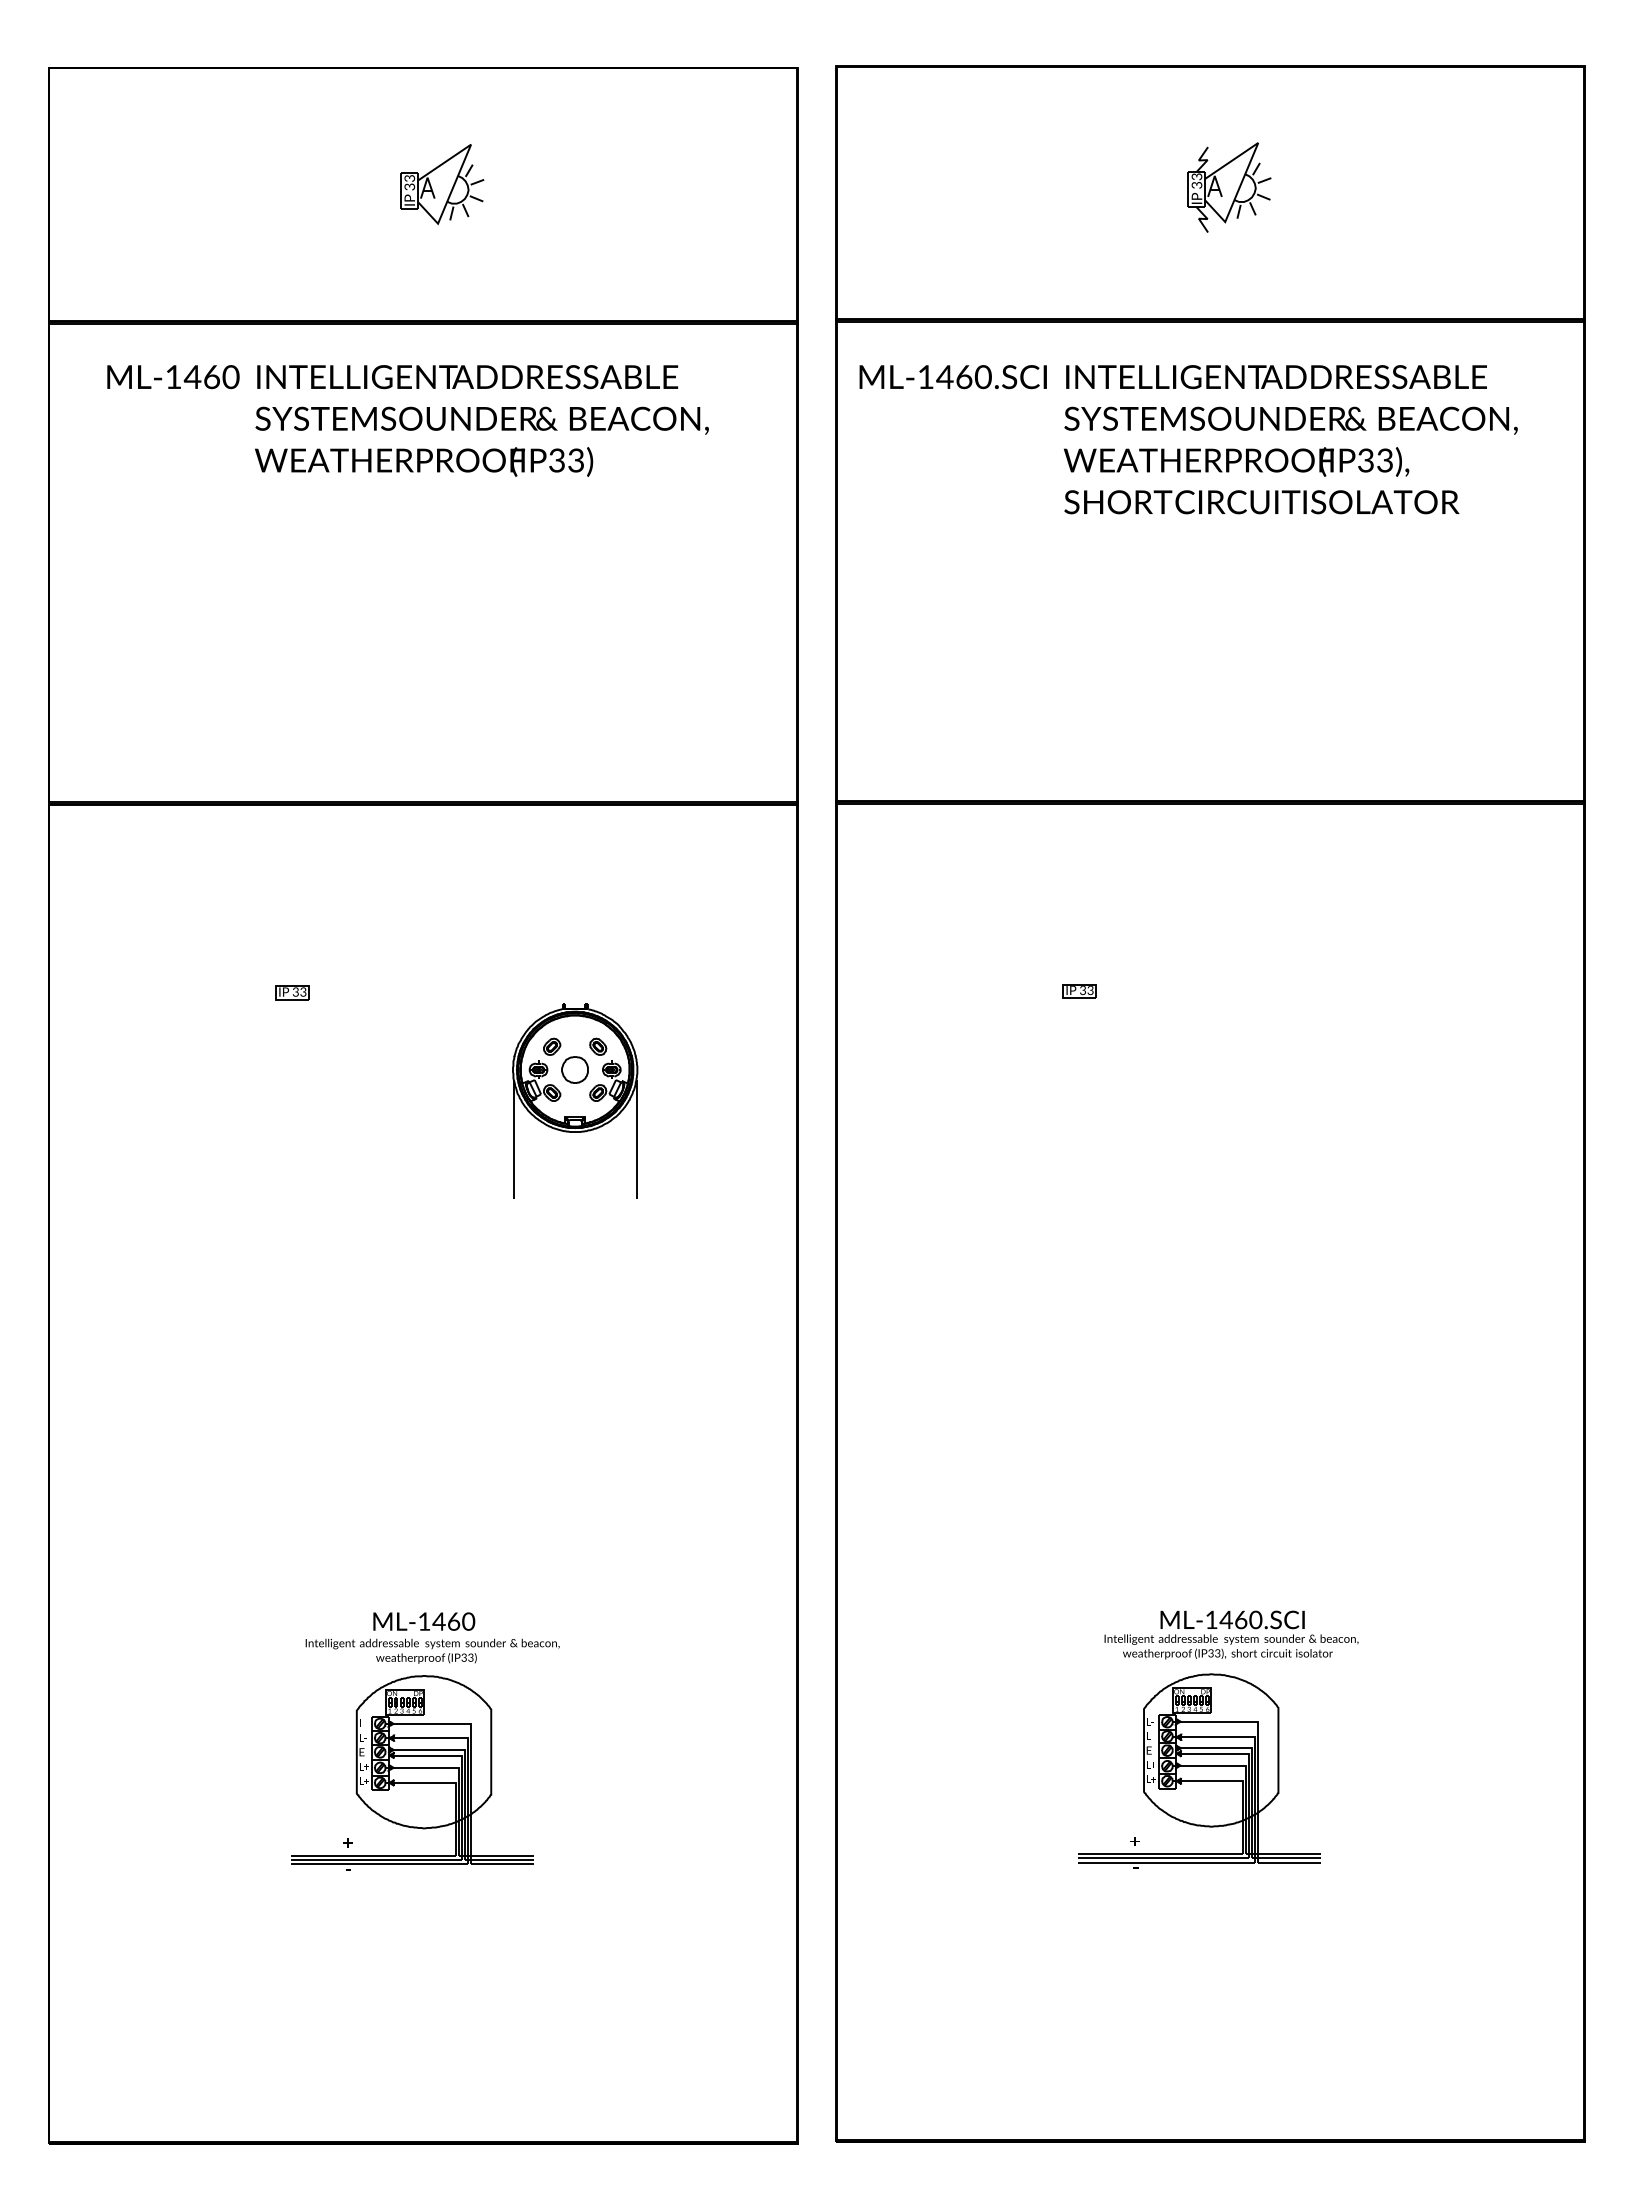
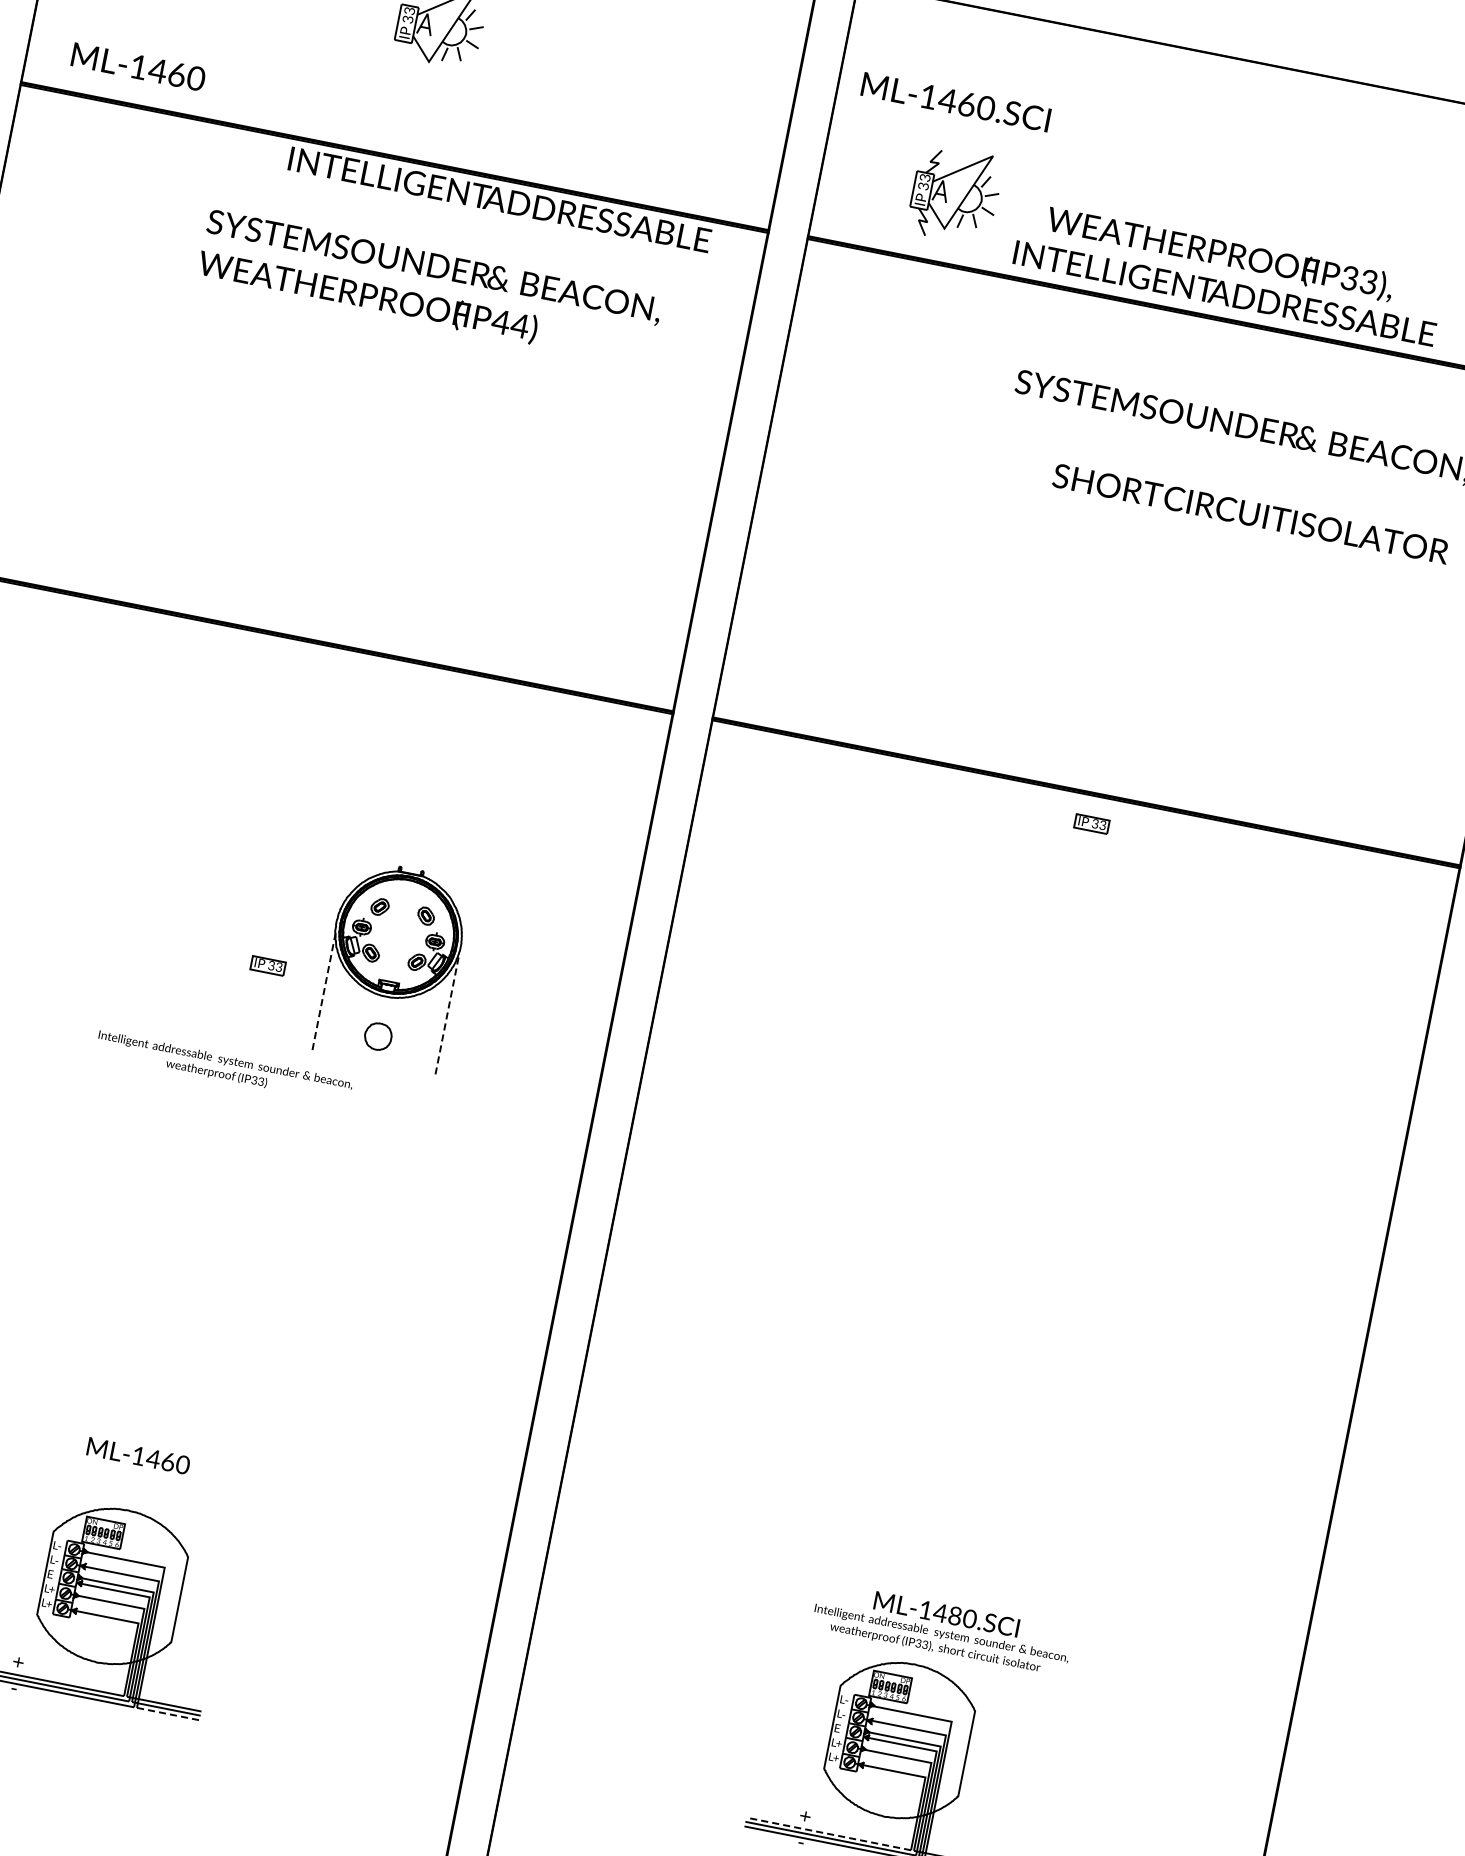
part: (1229, 187) -> (955, 195), moved
text: (173, 377) -> (138, 67), moved
text: (467, 377) -> (499, 200), moved
text: (952, 377) -> (955, 102), moved
text: (1276, 377) -> (1224, 293), moved
text: (566, 460) -> (510, 323), (IP33) -> (IP44)
text: (1236, 461) -> (1220, 253), moved
text: (1261, 502) -> (1250, 514), moved
part: (1079, 991) -> (1091, 824), moved
part: (292, 992) -> (268, 965), moved
part: (574, 1069) -> (377, 1036), moved
line: (514, 1140) -> (323, 993), solid -> dashed
line: (637, 1140) -> (446, 1017), solid -> dashed
text: (1241, 1619) -> (955, 1615), ML-1460.SCI -> ML-1480.SCI
text: (432, 1650) -> (224, 1066), moved
line: (1160, 1853) -> (828, 1833), solid -> dashed
line: (502, 1864) -> (168, 1714), solid -> dashed

